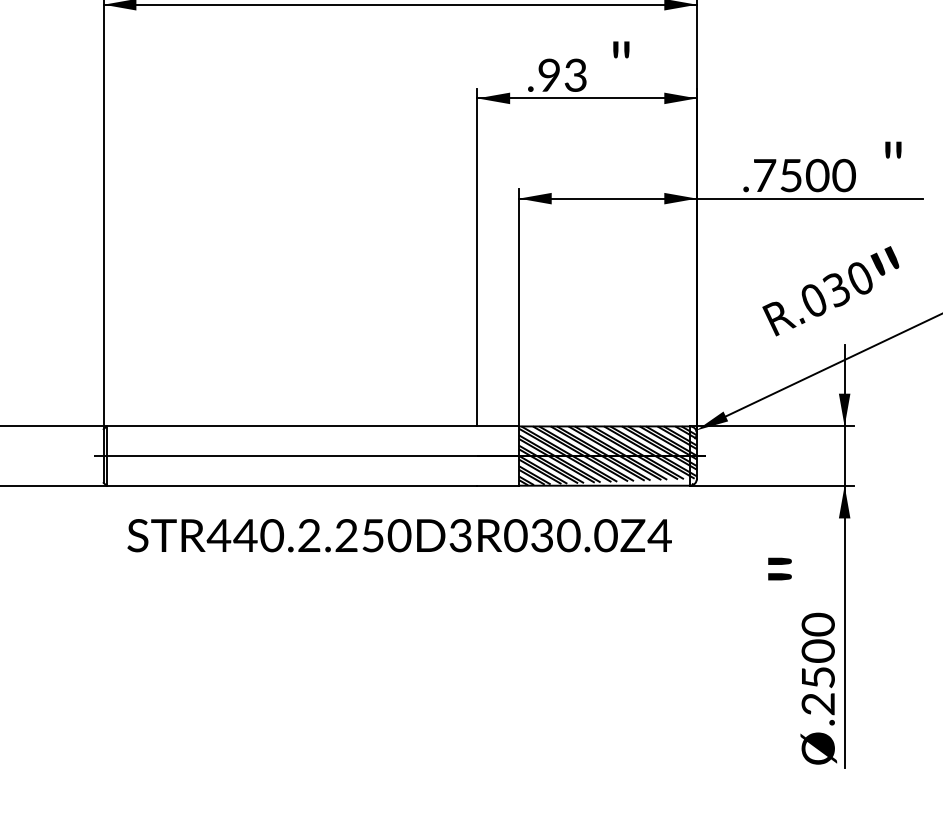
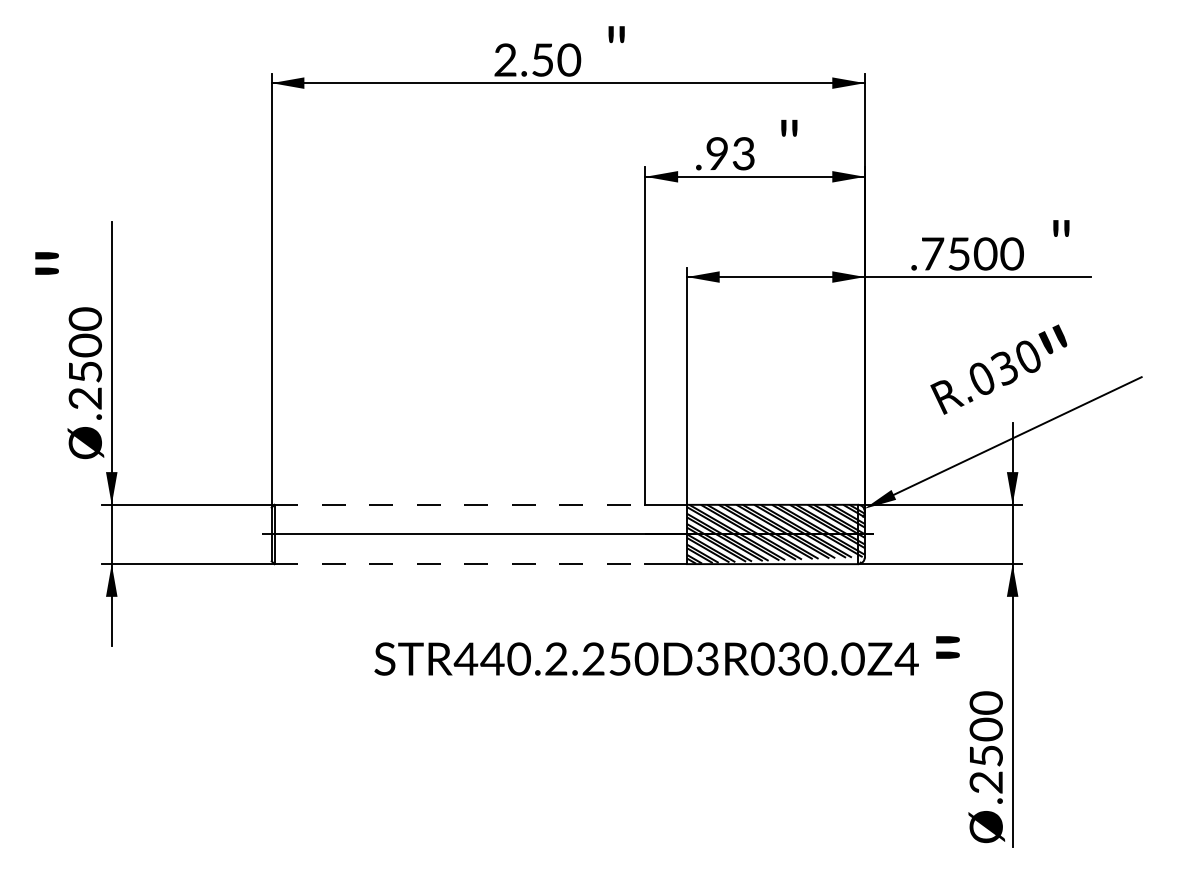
line: (292, 426) -> (460, 504), solid -> dashed
line: (292, 486) -> (460, 564), solid -> dashed
text: (399, 535) -> (646, 658), moved

